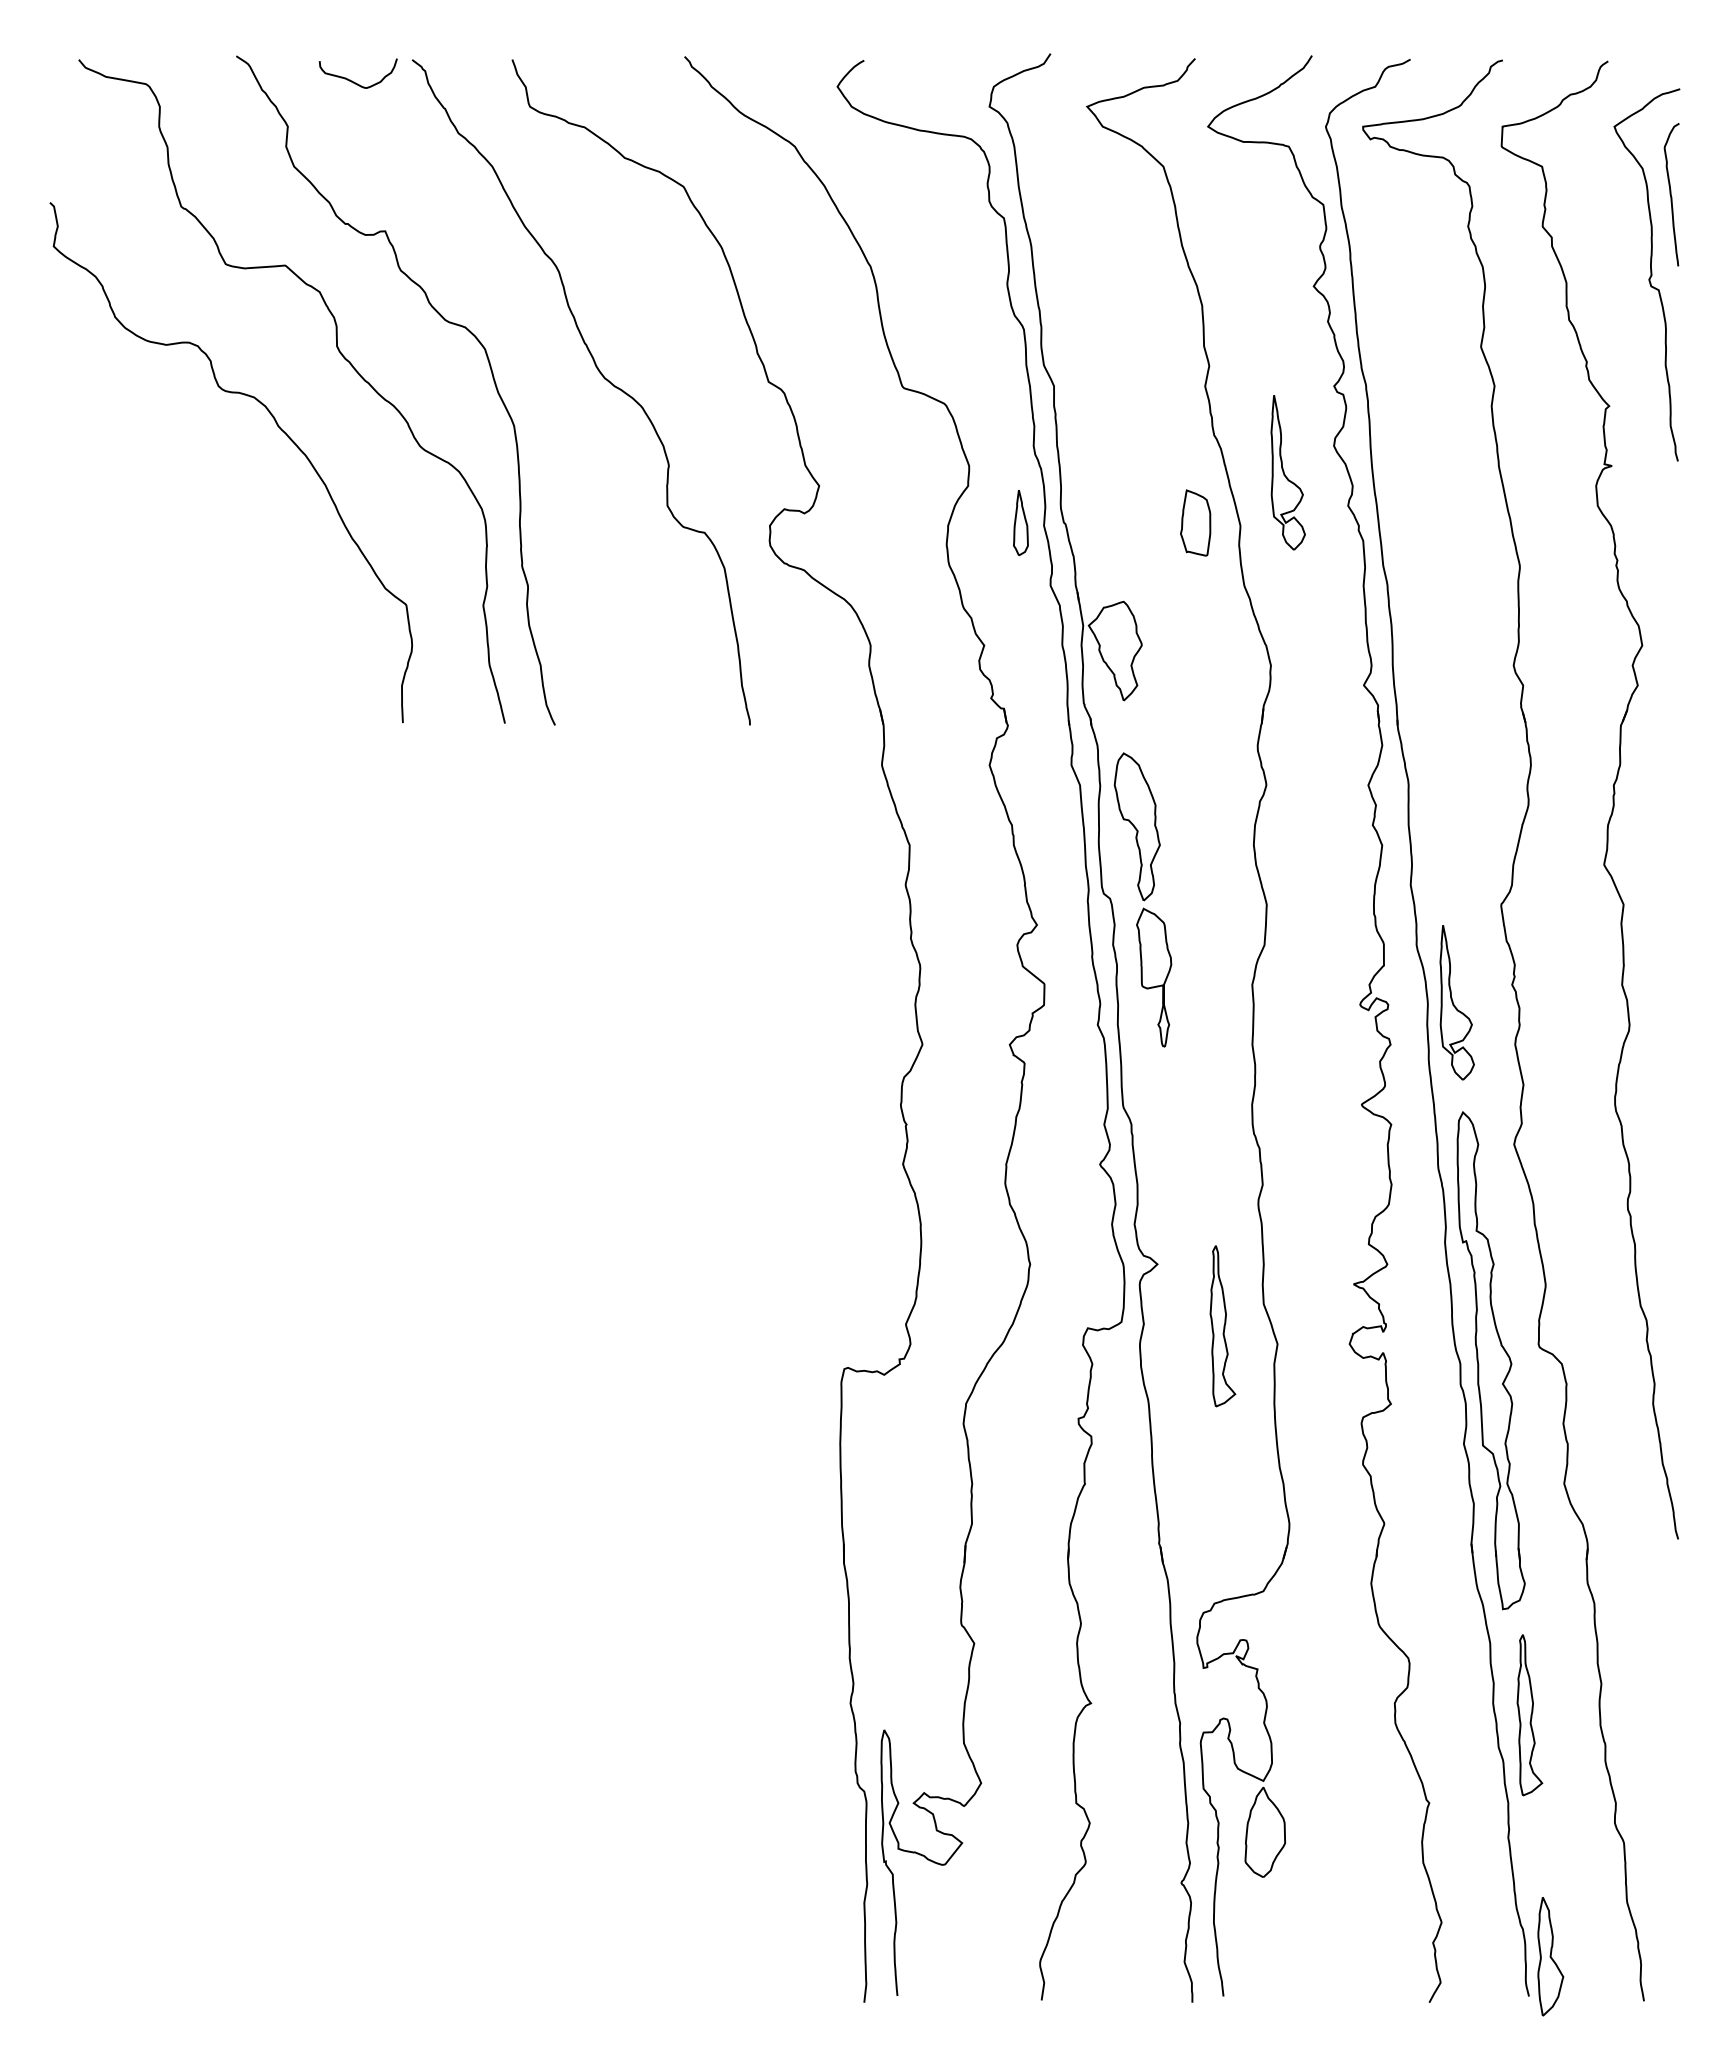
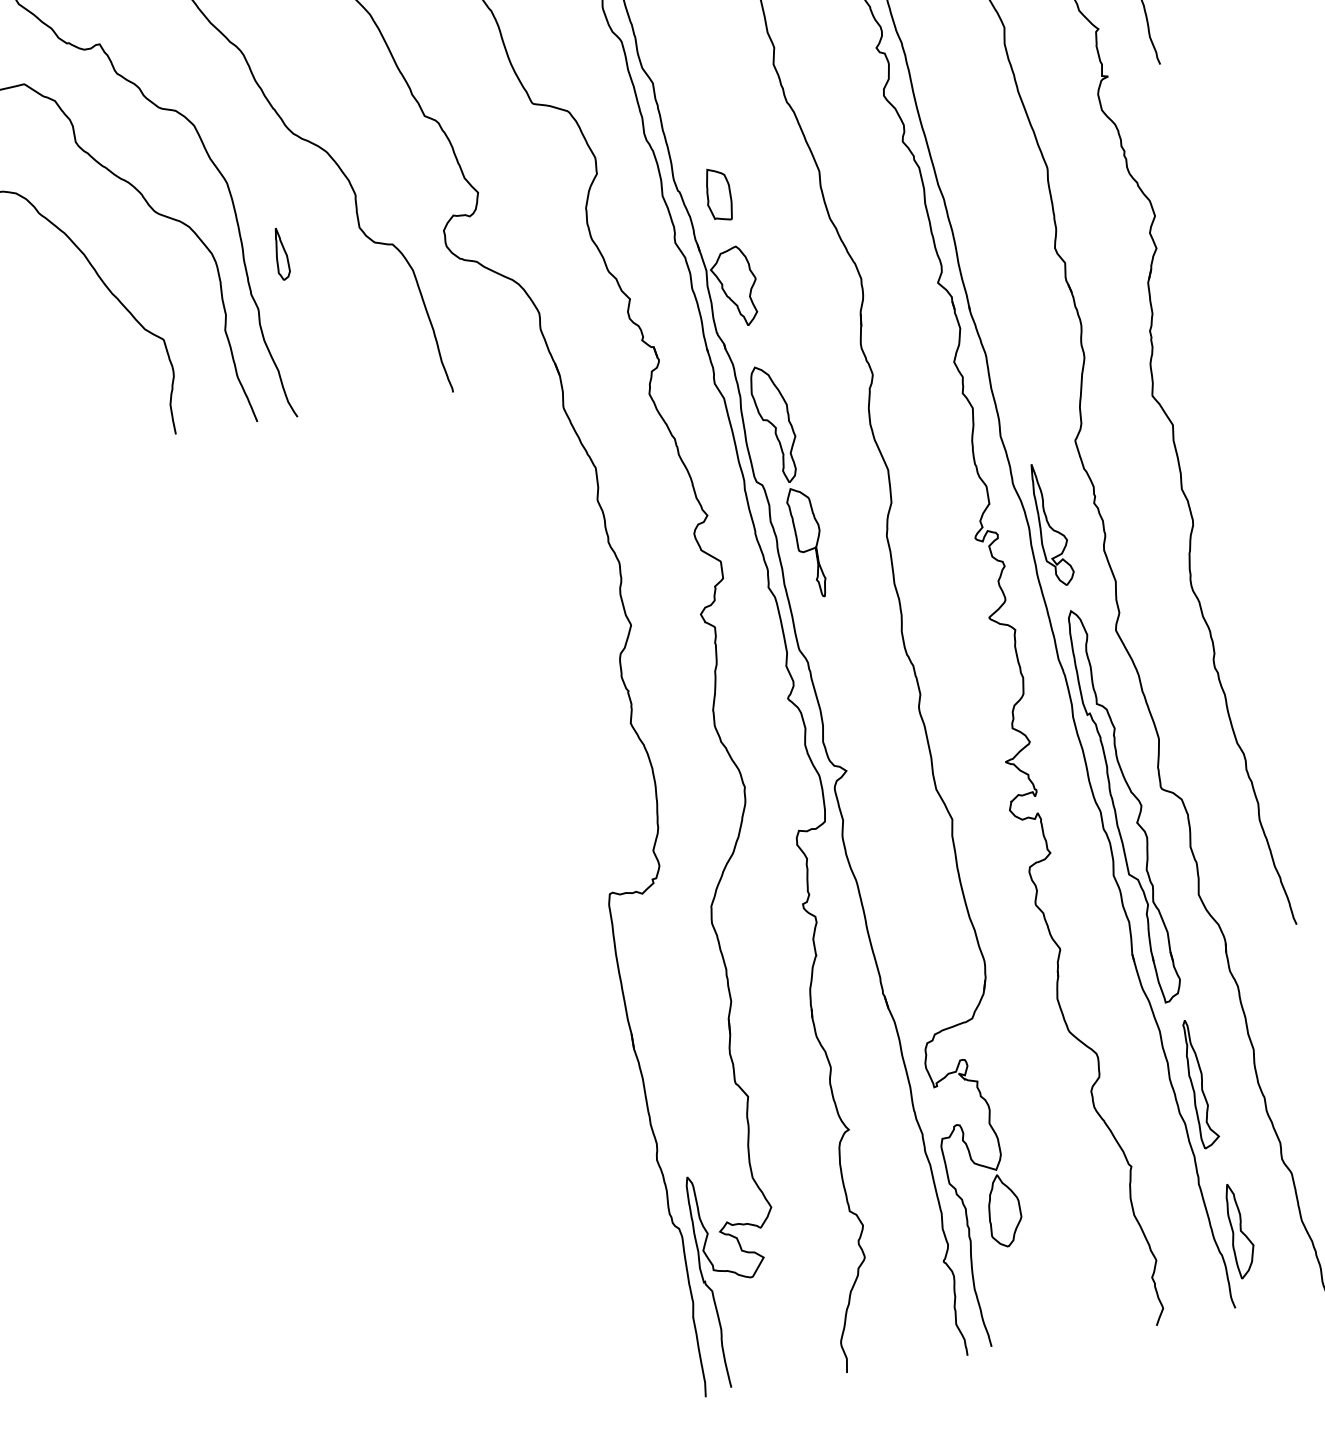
part: (1287, 472) -> (850, 122), removed
part: (1195, 522) -> (718, 194), moved
part: (1020, 523) -> (281, 254), moved
part: (1222, 1326) -> (906, 812), removed
part: (1550, 1956) -> (1240, 1230), moved

